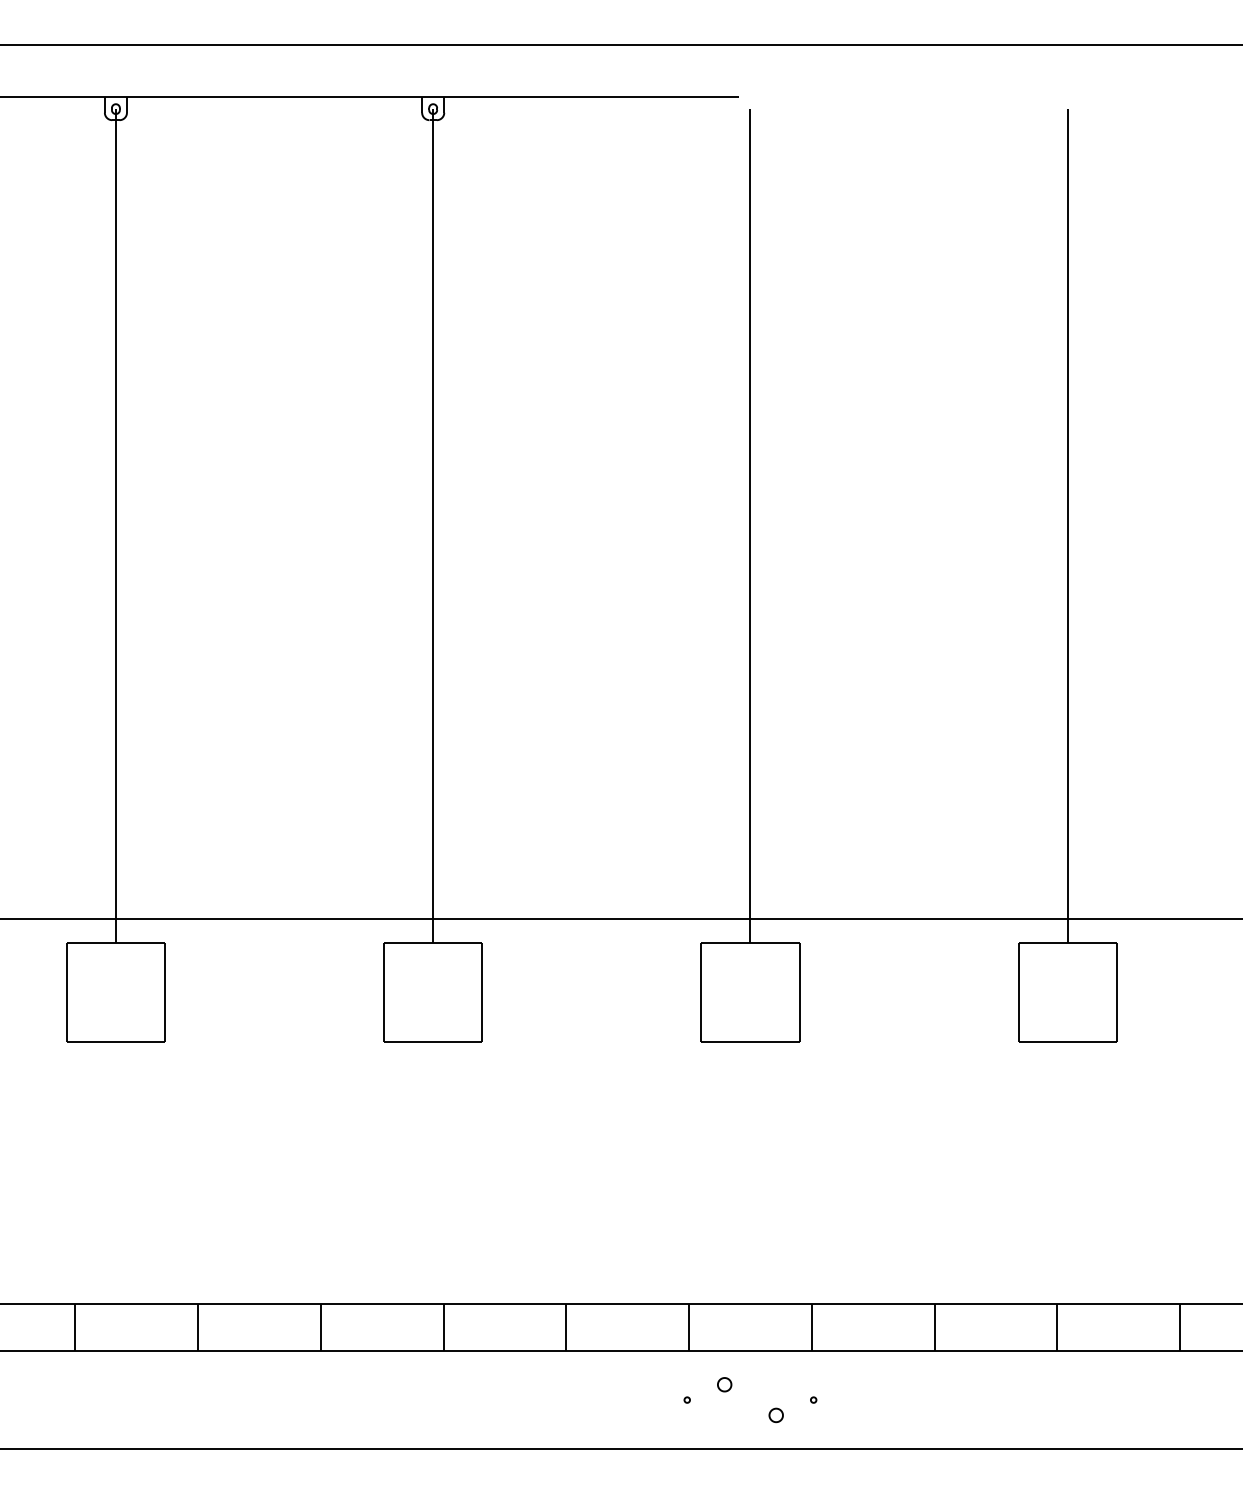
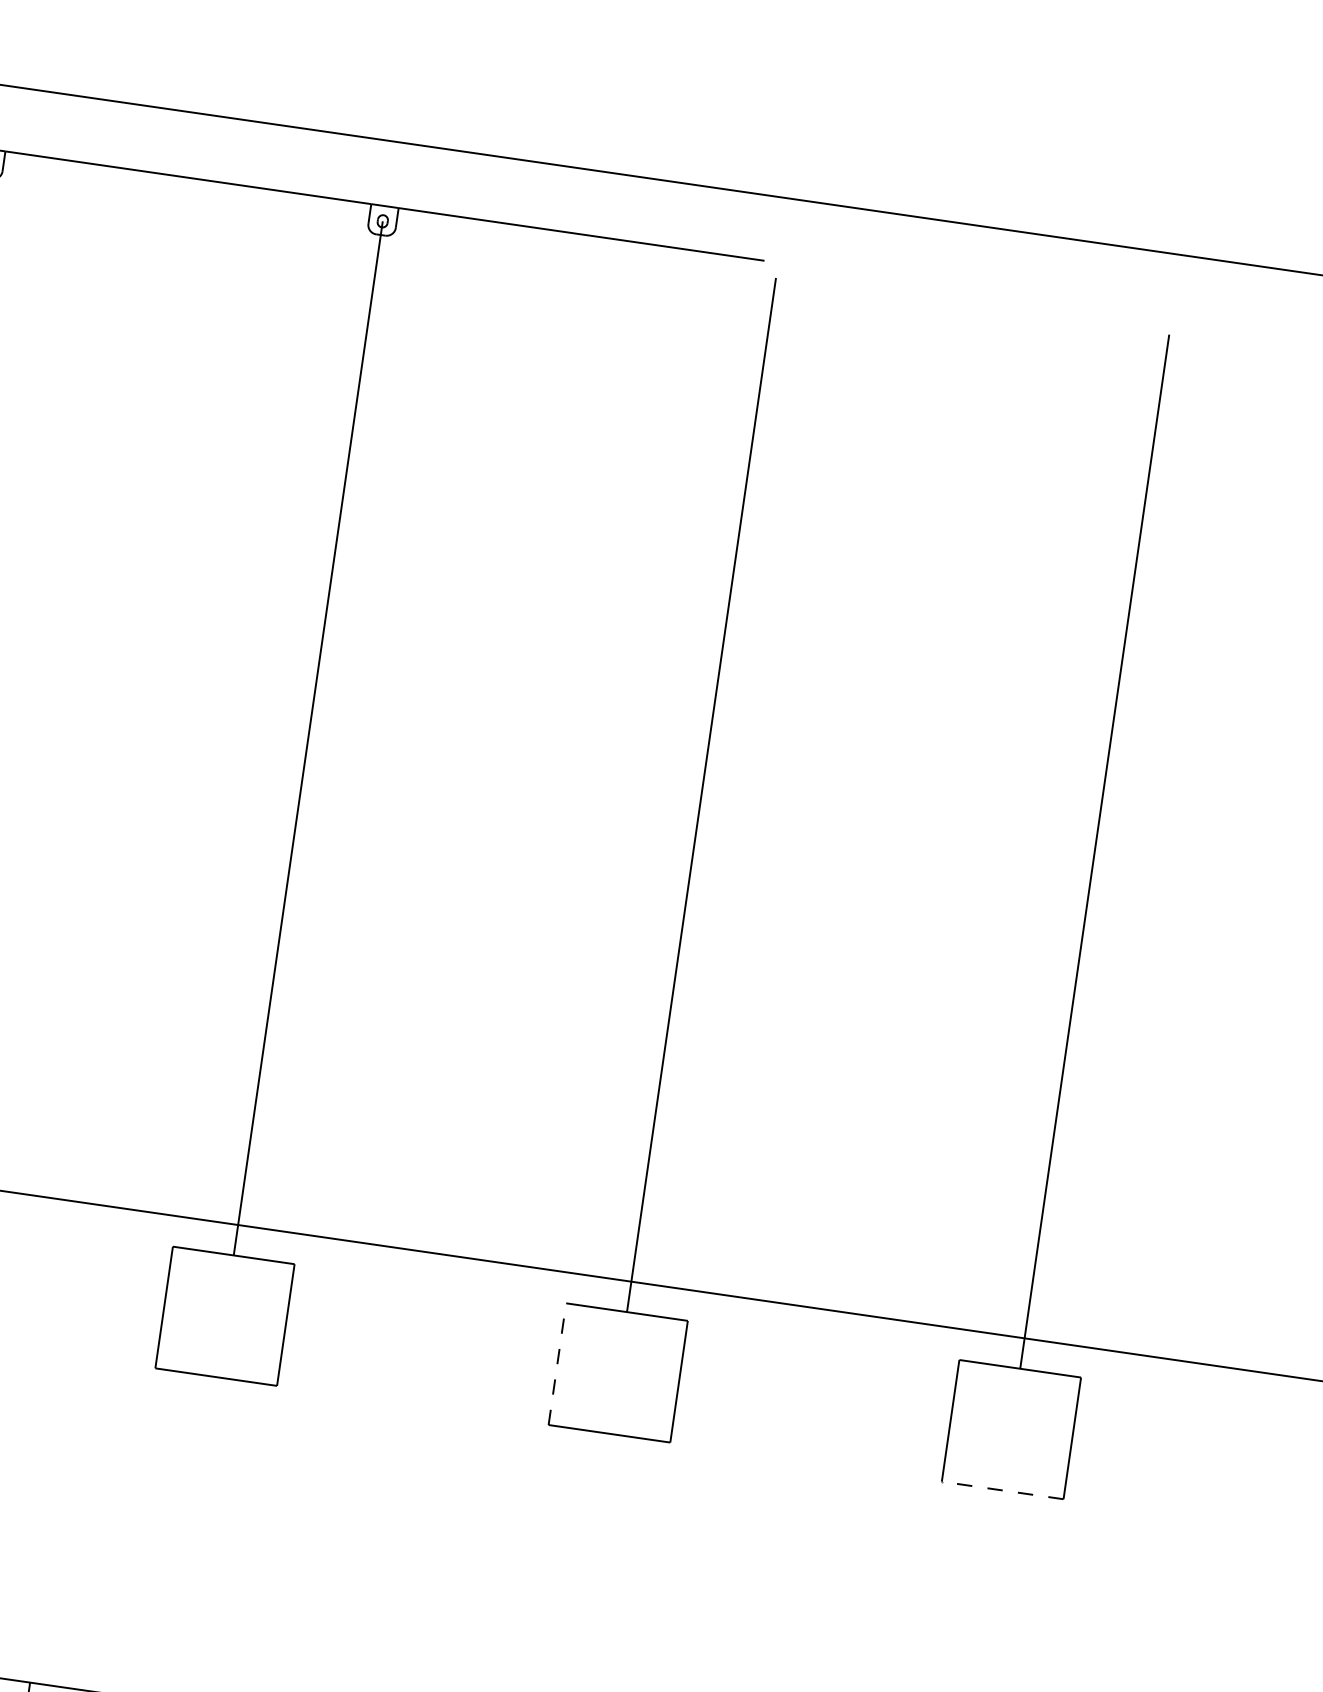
line: (701, 992) -> (557, 1364), solid -> dashed
line: (1067, 1041) -> (1002, 1490), solid -> dashed

